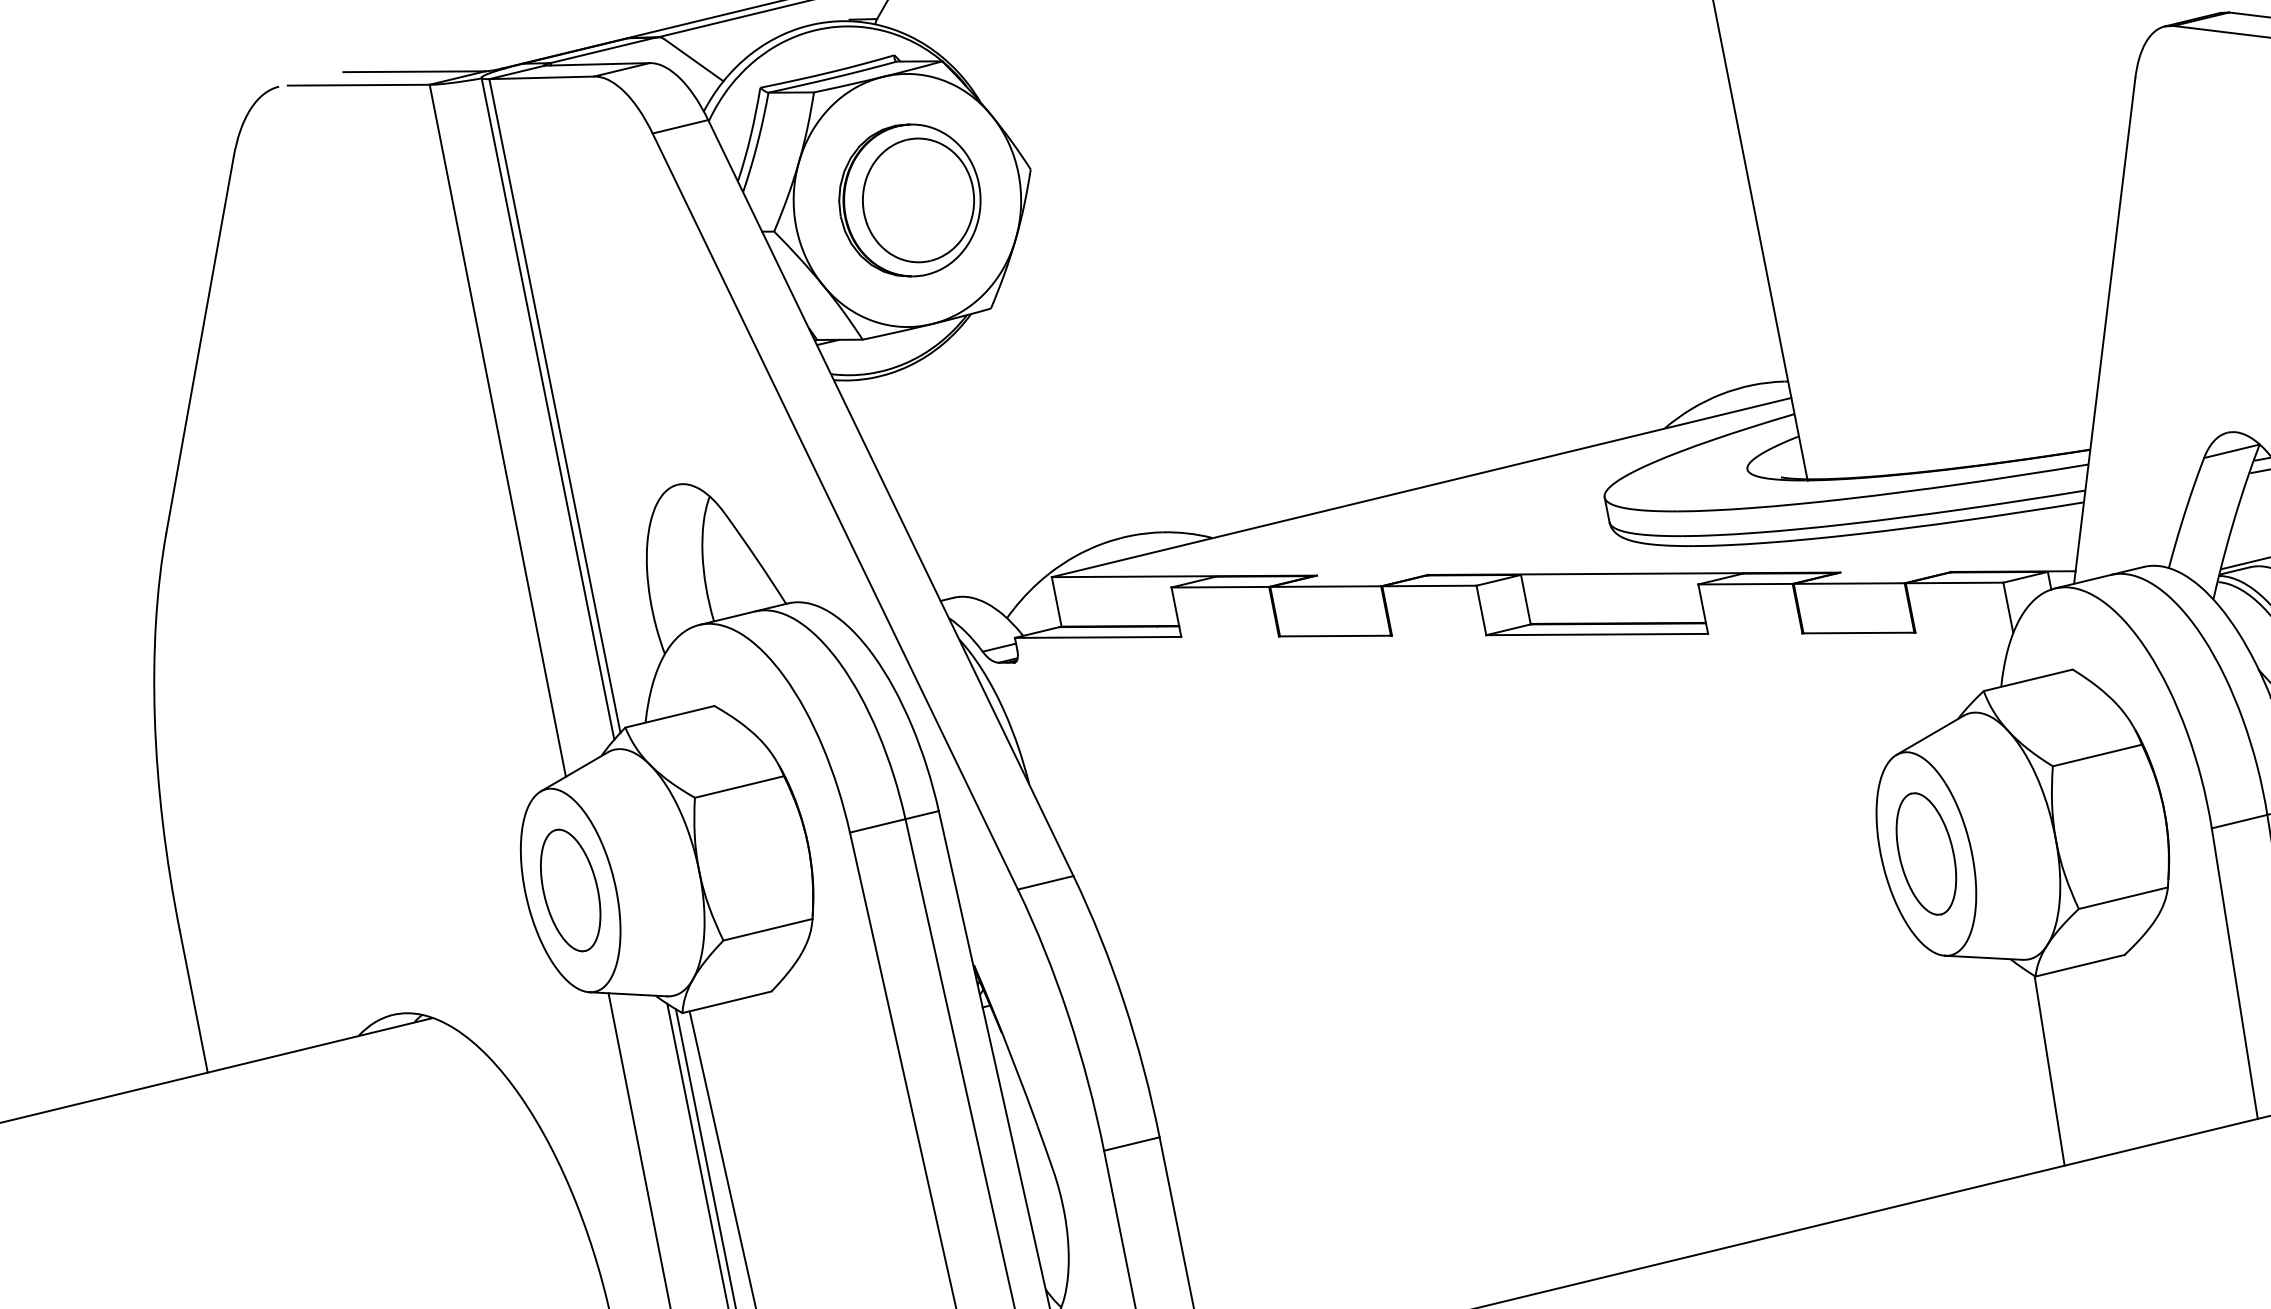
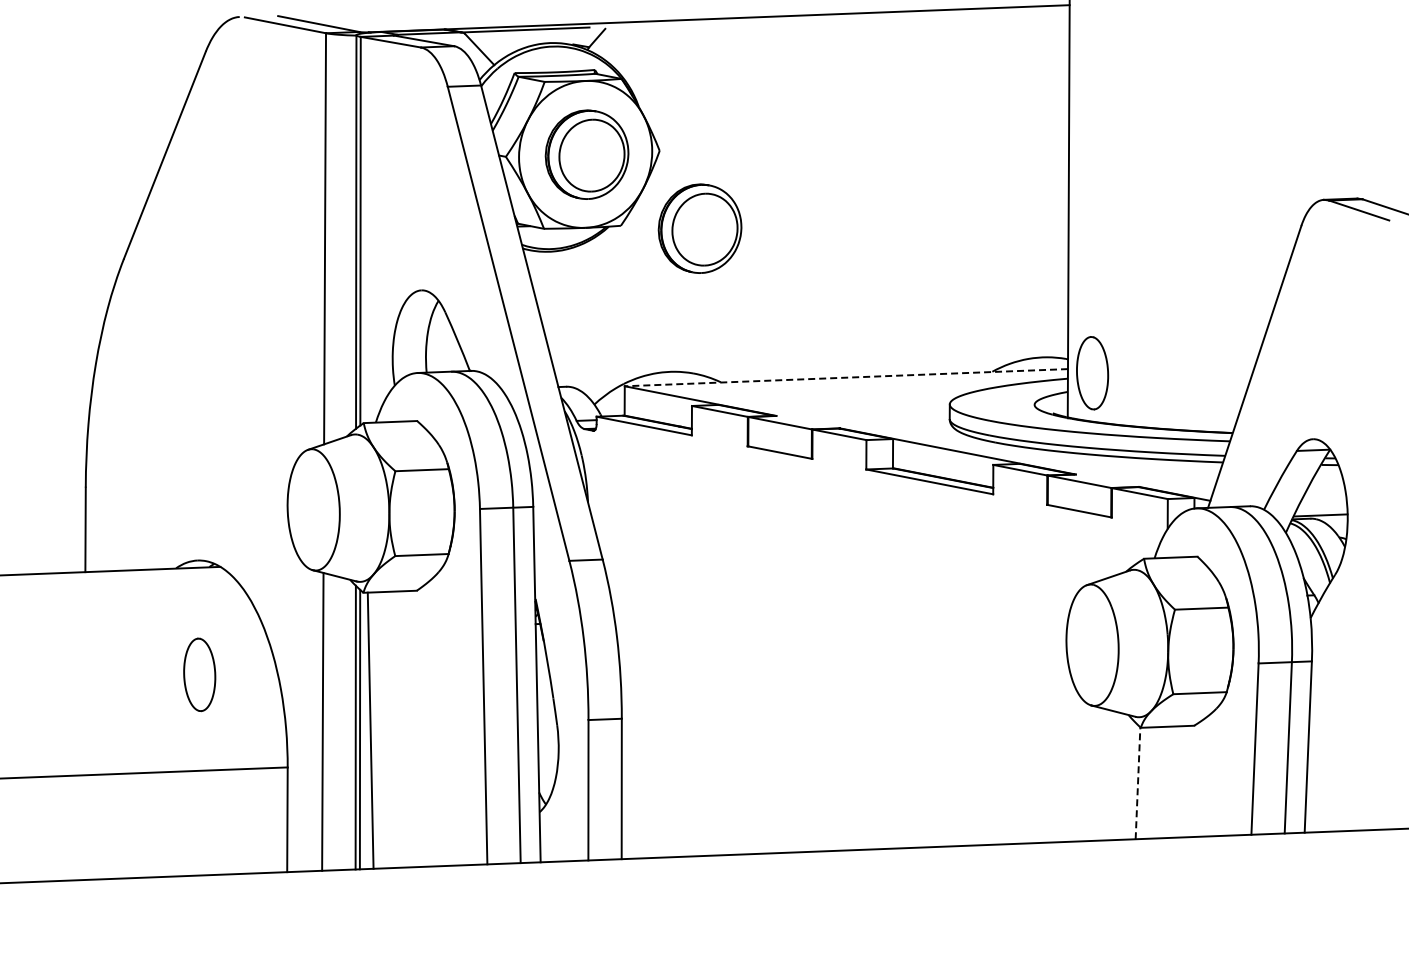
part: (1124, 286) -> (699, 228), added
line: (1421, 487) -> (846, 377), solid -> dashed
part: (1926, 854) -> (1092, 373), moved
part: (570, 889) -> (199, 674), moved
line: (2050, 1069) -> (1138, 782), solid -> dashed

